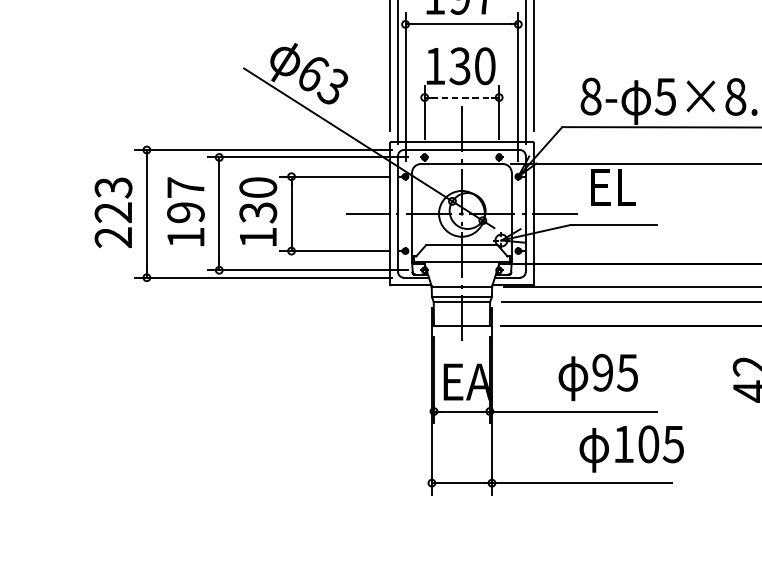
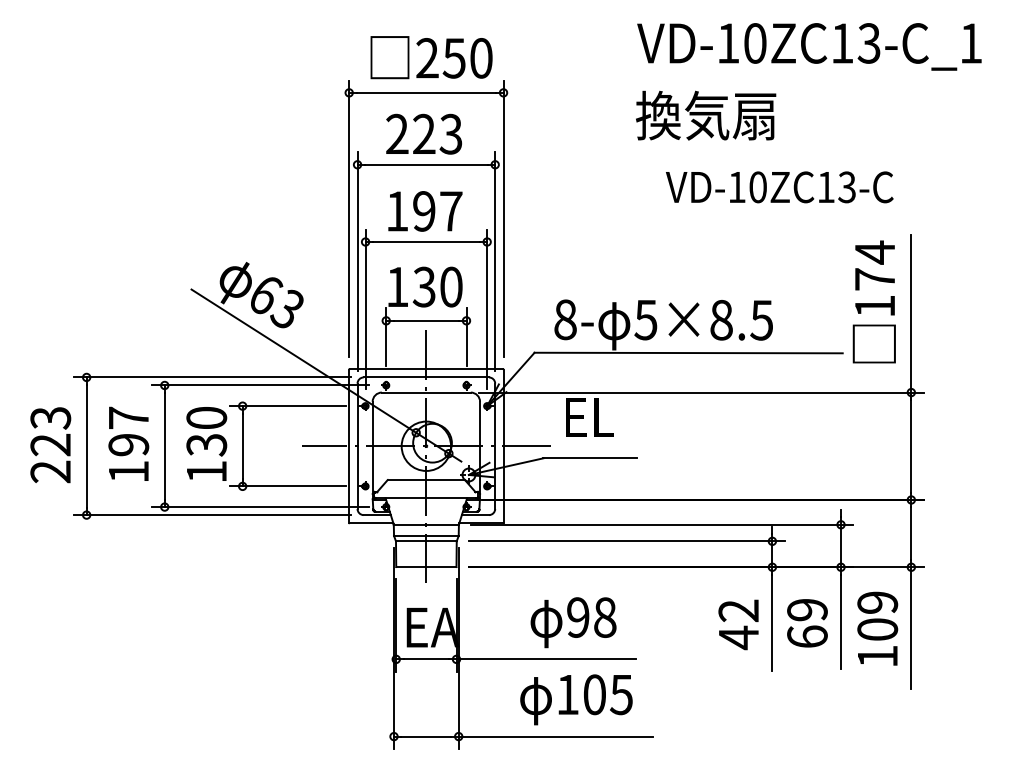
line: (462, 97) -> (426, 320), dashed -> solid
text: (627, 372) -> (604, 617), 95 -> 98
text: (631, 448) -> (576, 699), moved

